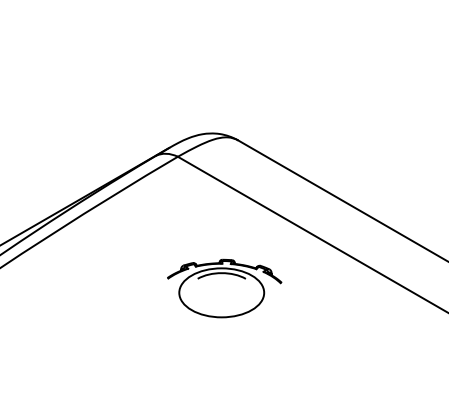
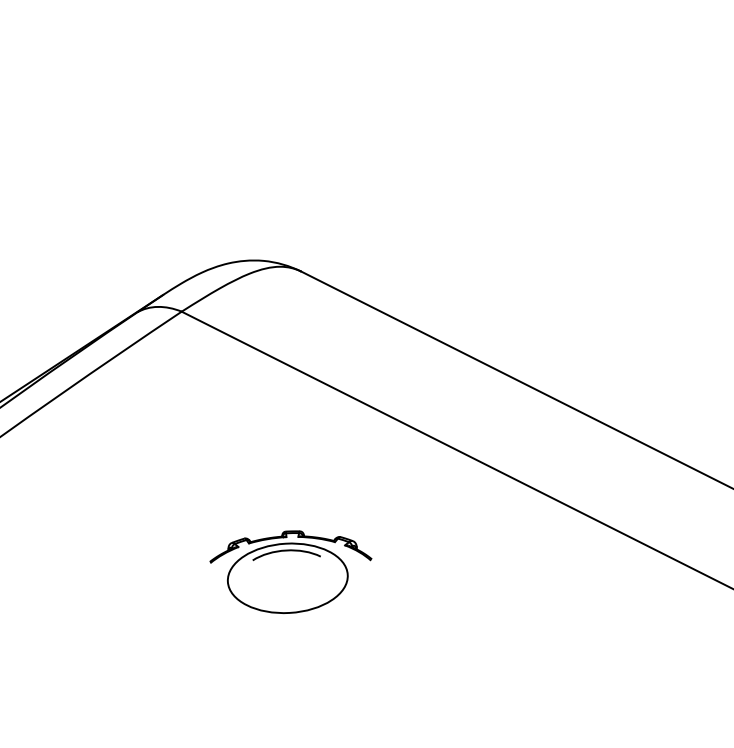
part: (224, 288) -> (291, 571), size x0.7

